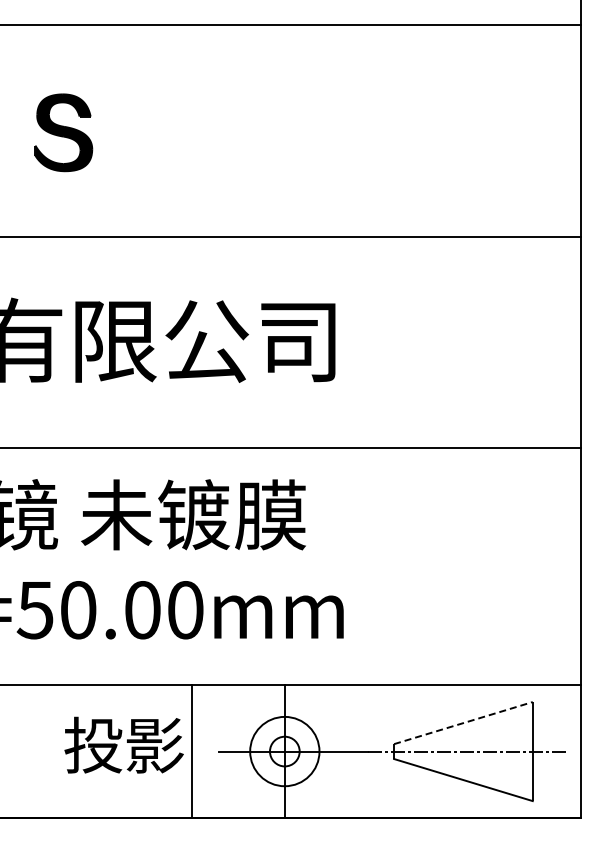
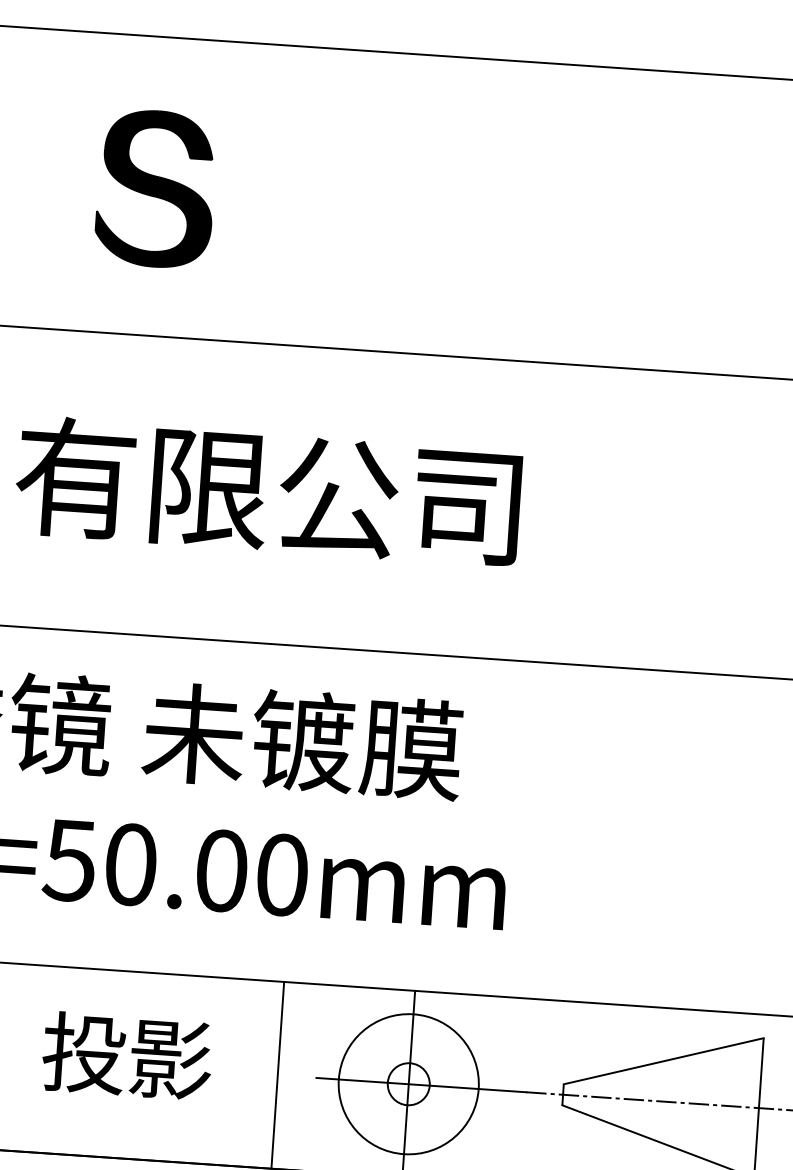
part: (63, 132) -> (155, 188), size x1.43
line: (463, 722) -> (663, 1060), dashed -> solid
text: (123, 744) -> (126, 1054), moved
circle: (284, 751) -> (408, 1084), size x1.43

